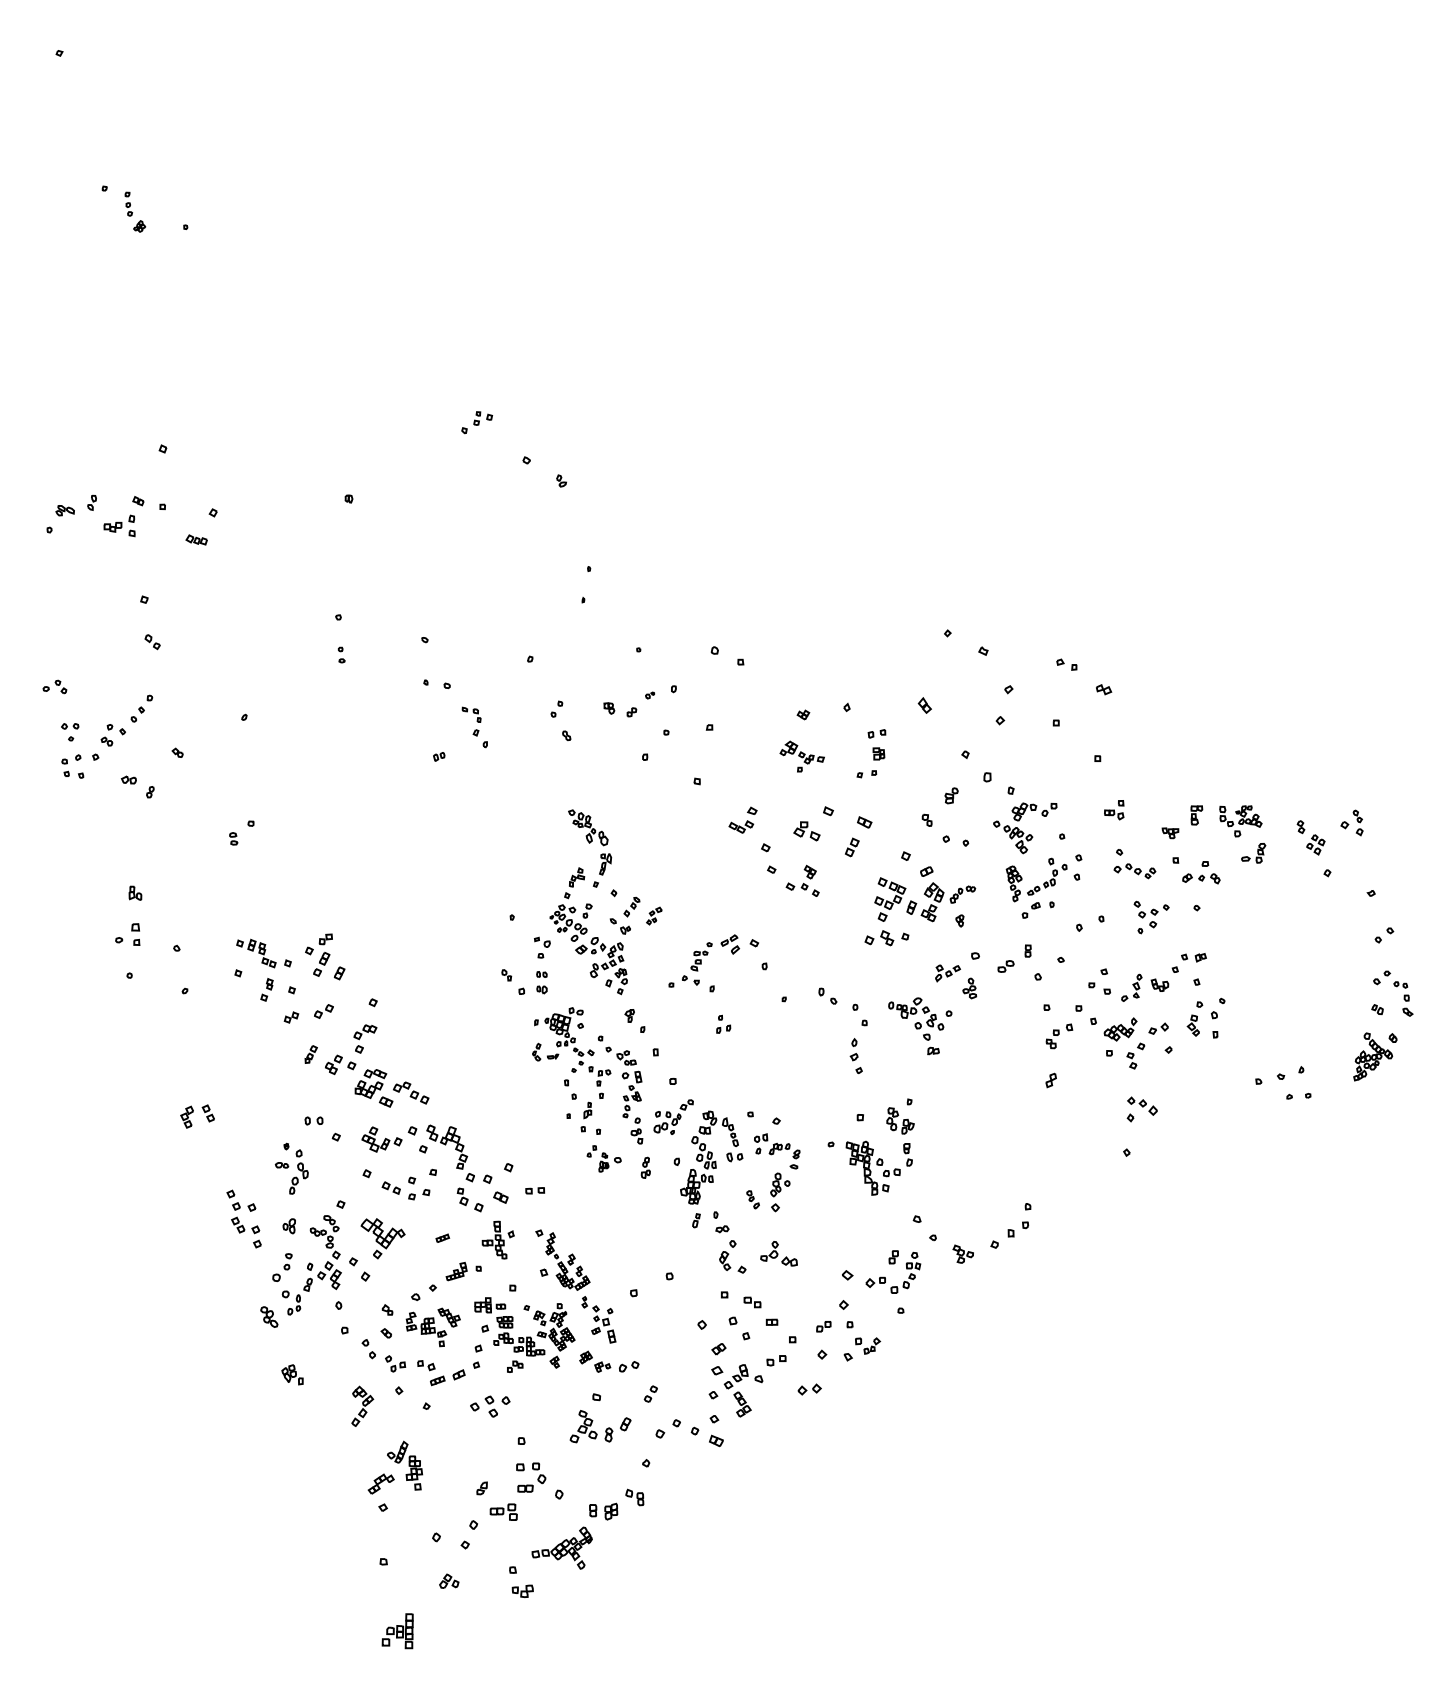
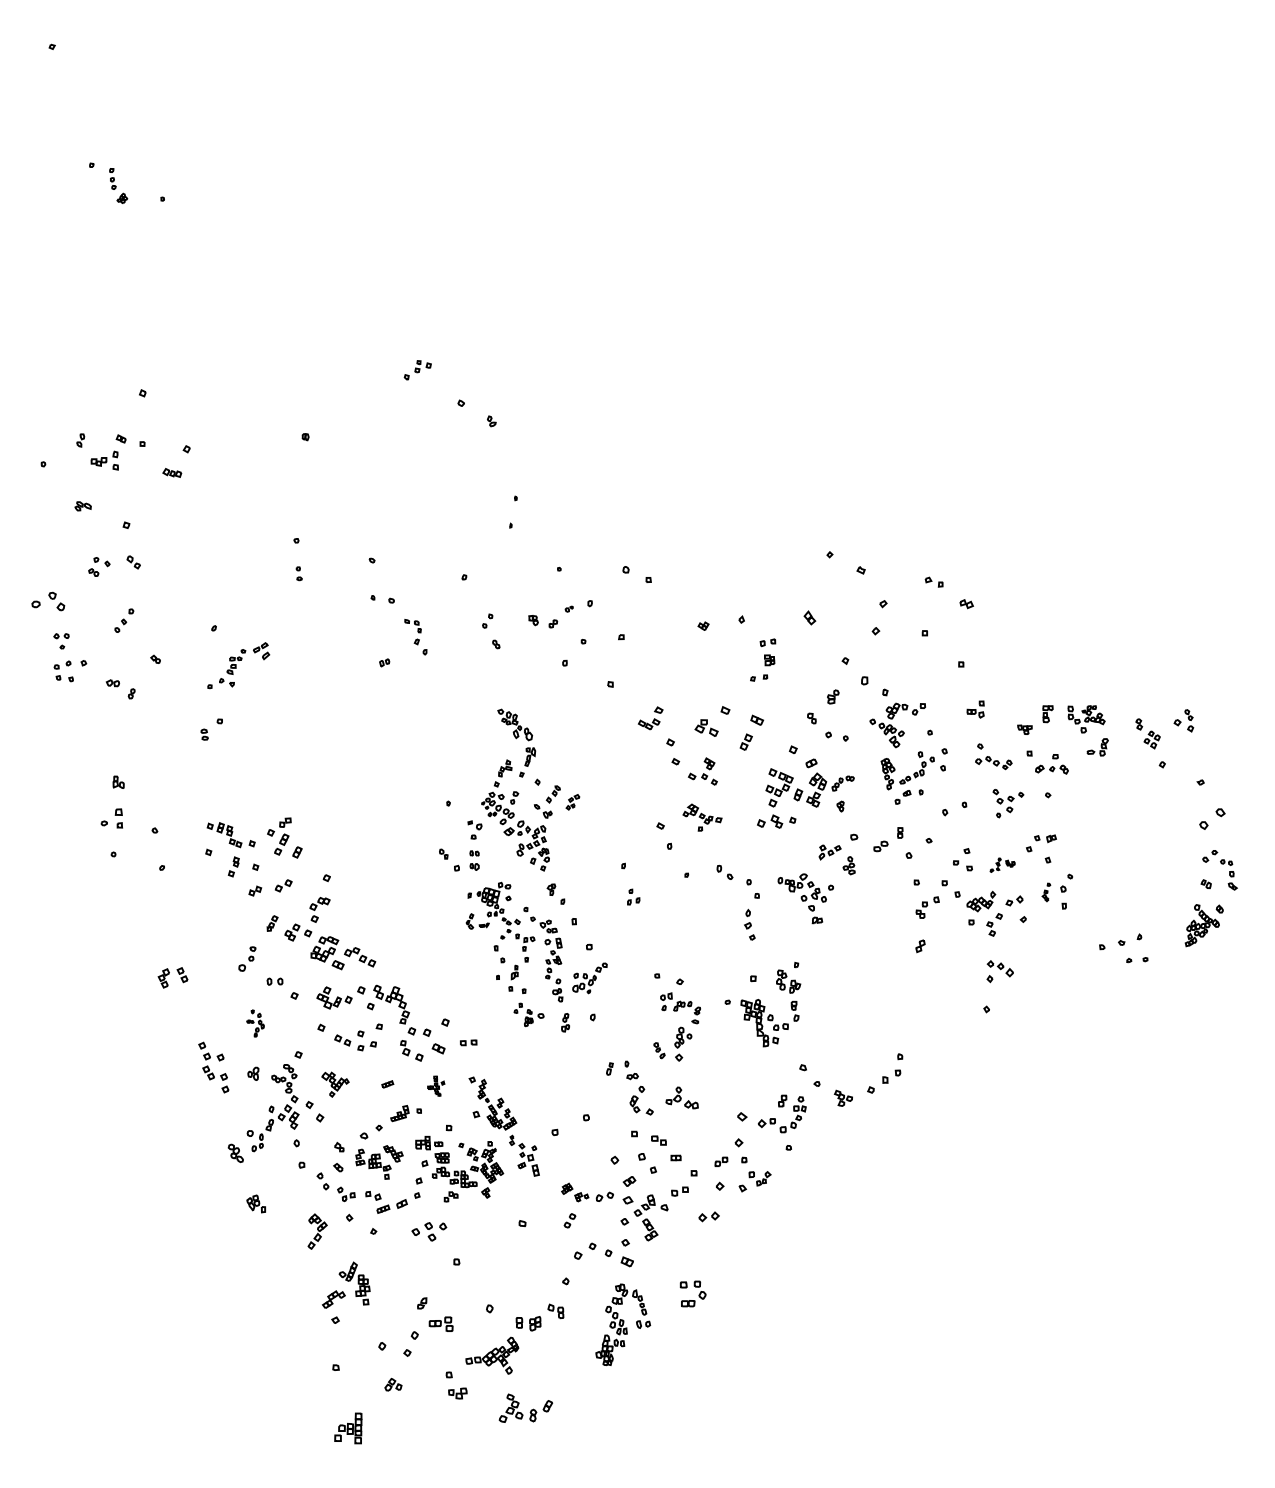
part: (64, 510) -> (82, 506), moved
part: (54, 686) -> (47, 601), size x1.6
part: (113, 734) -> (99, 566), moved
part: (802, 756) -> (702, 817), moved
part: (1383, 935) -> (1211, 819), size x1.6
part: (704, 960) -> (238, 665), moved
part: (1144, 987) -> (1002, 864), size x0.6
part: (1195, 1019) -> (1046, 892), size x0.6
part: (712, 1157) -> (623, 1324), moved
part: (291, 1168) -> (255, 1023), size x0.6
part: (383, 1238) -> (335, 1084), size x0.7
part: (497, 1240) -> (435, 1086), size x0.6
part: (282, 1266) -> (247, 958), moved
part: (609, 1361) -> (587, 1192), moved
part: (600, 1425) -> (525, 1407), moved
part: (537, 1478) -> (698, 1294), moved

